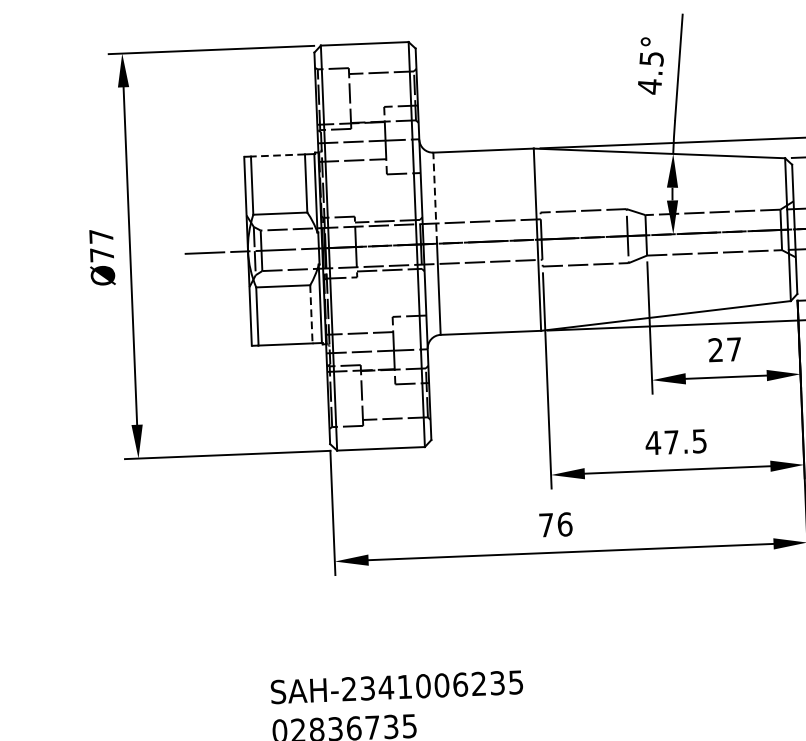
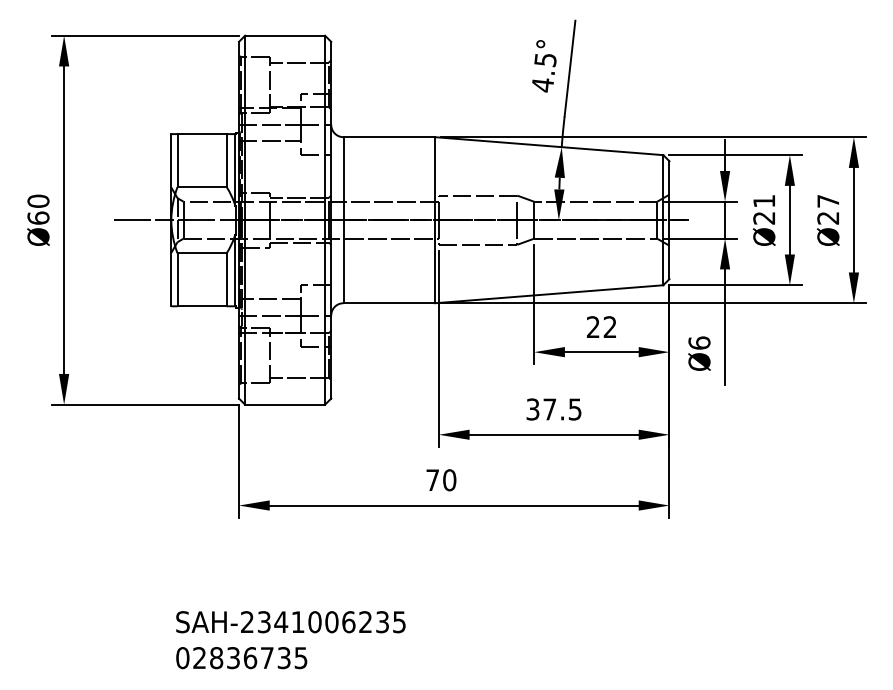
line: (278, 155) -> (202, 134), dashed -> solid
line: (435, 197) -> (343, 178), dashed -> solid
text: (101, 245) -> (38, 209), Ø77 -> Ø60
line: (311, 315) -> (226, 280), dashed -> solid
text: (733, 348) -> (609, 326), 27 -> 22
text: (652, 443) -> (532, 409), 47.5 -> 37.5
text: (564, 524) -> (449, 480), 76 -> 70

